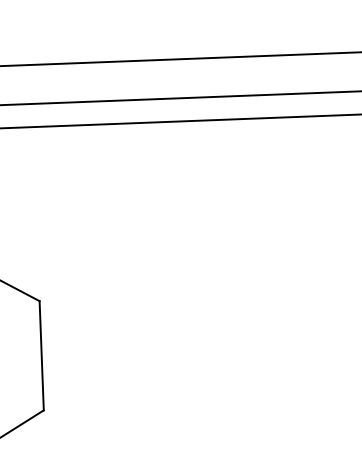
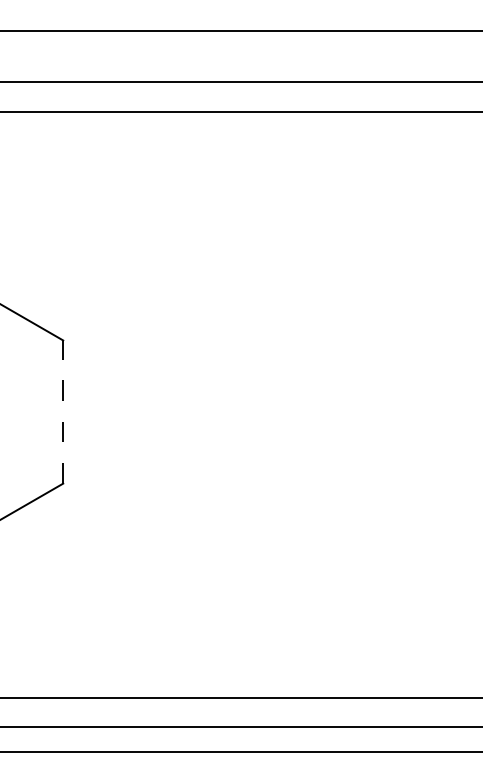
line: (41, 356) -> (63, 412), solid -> dashed

